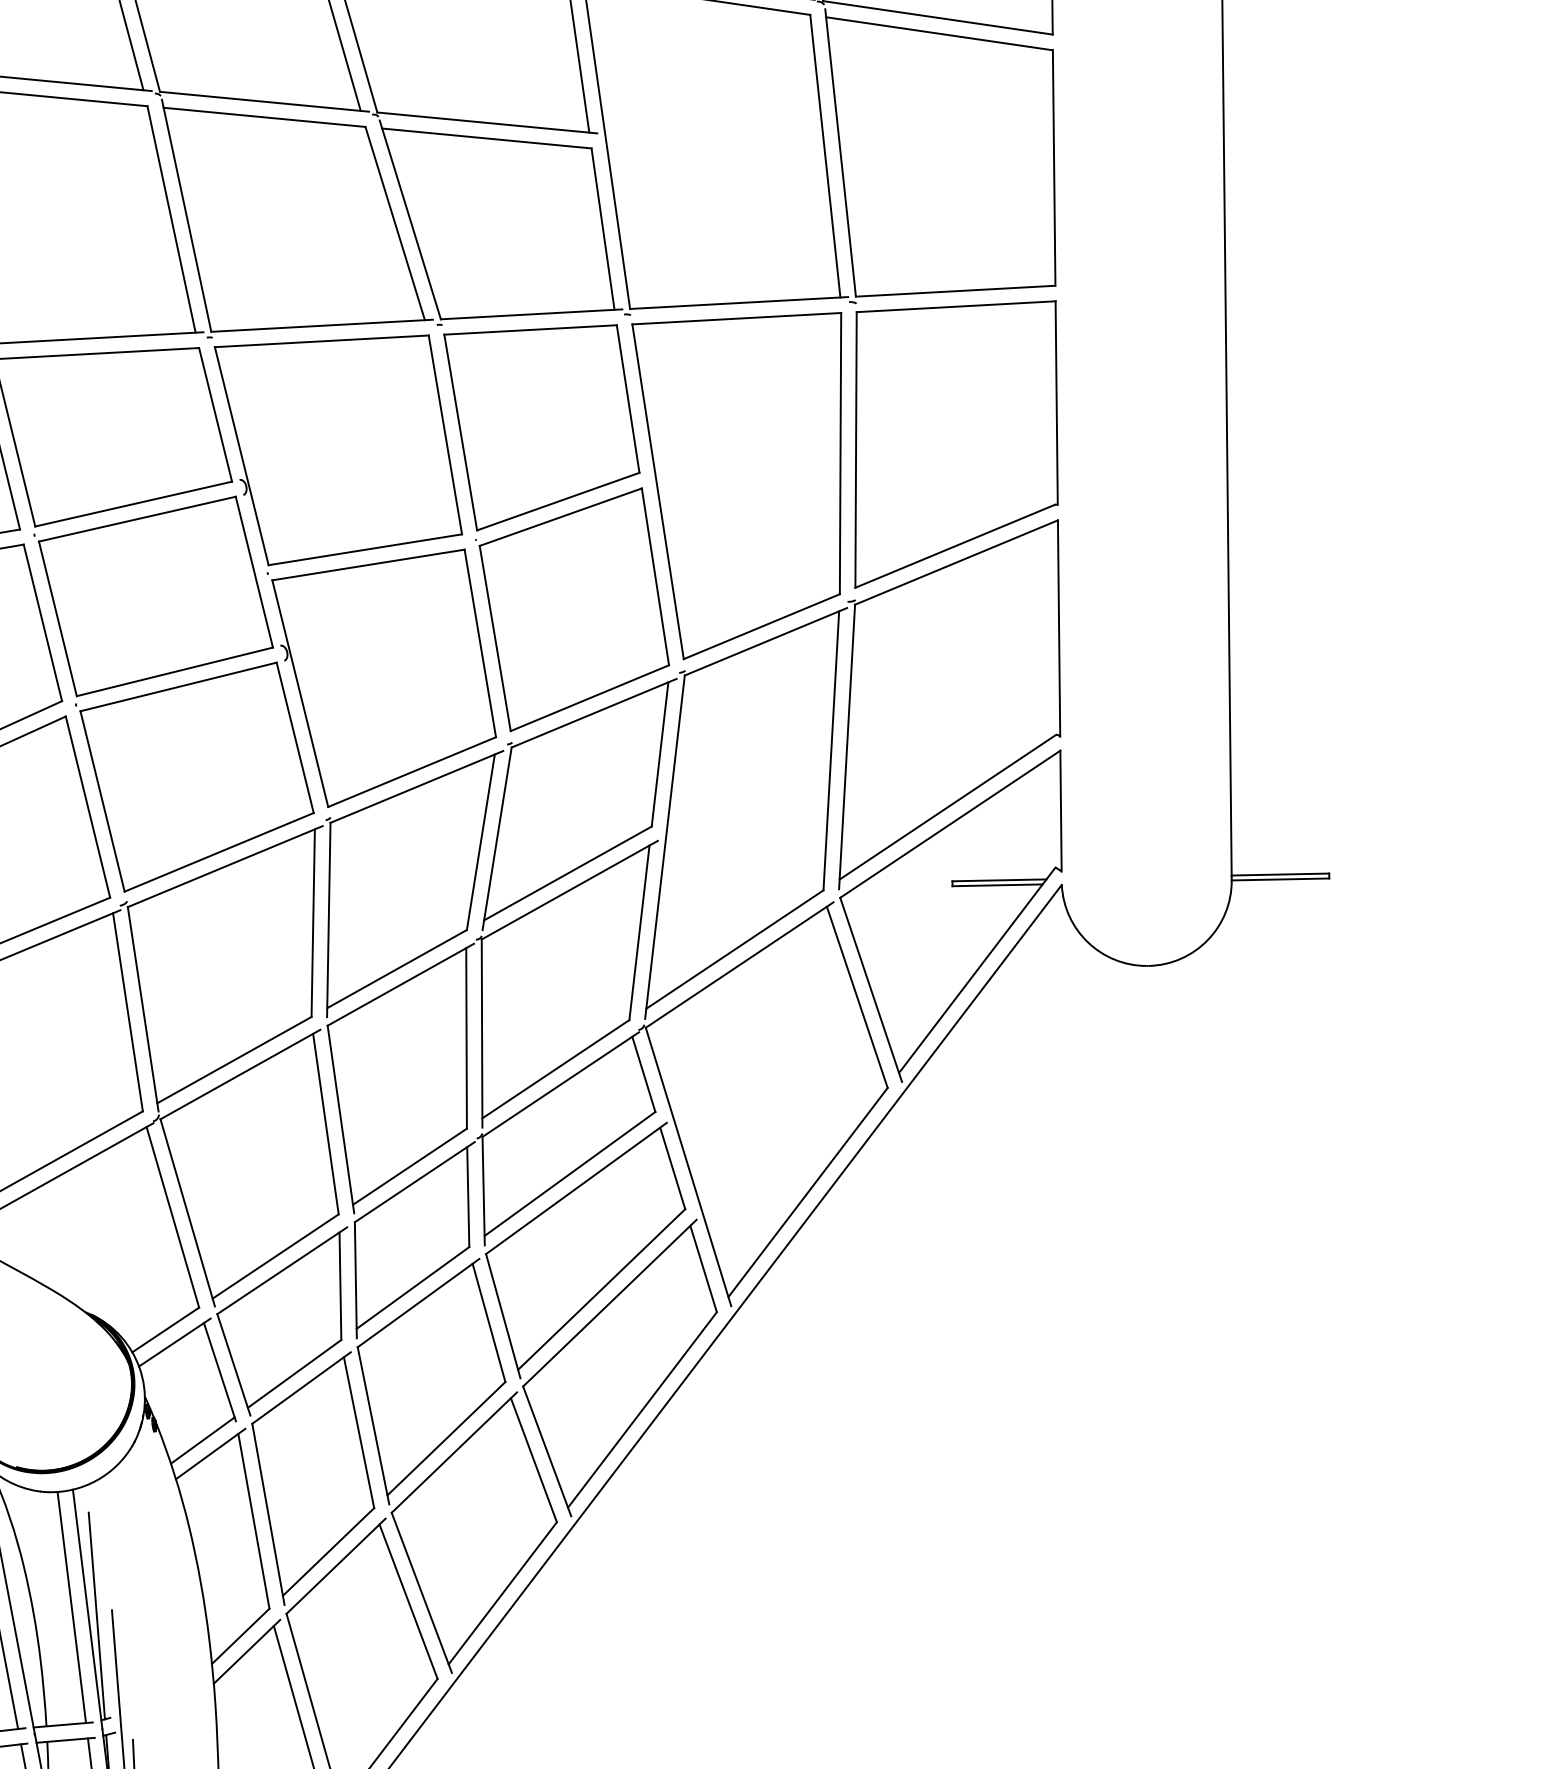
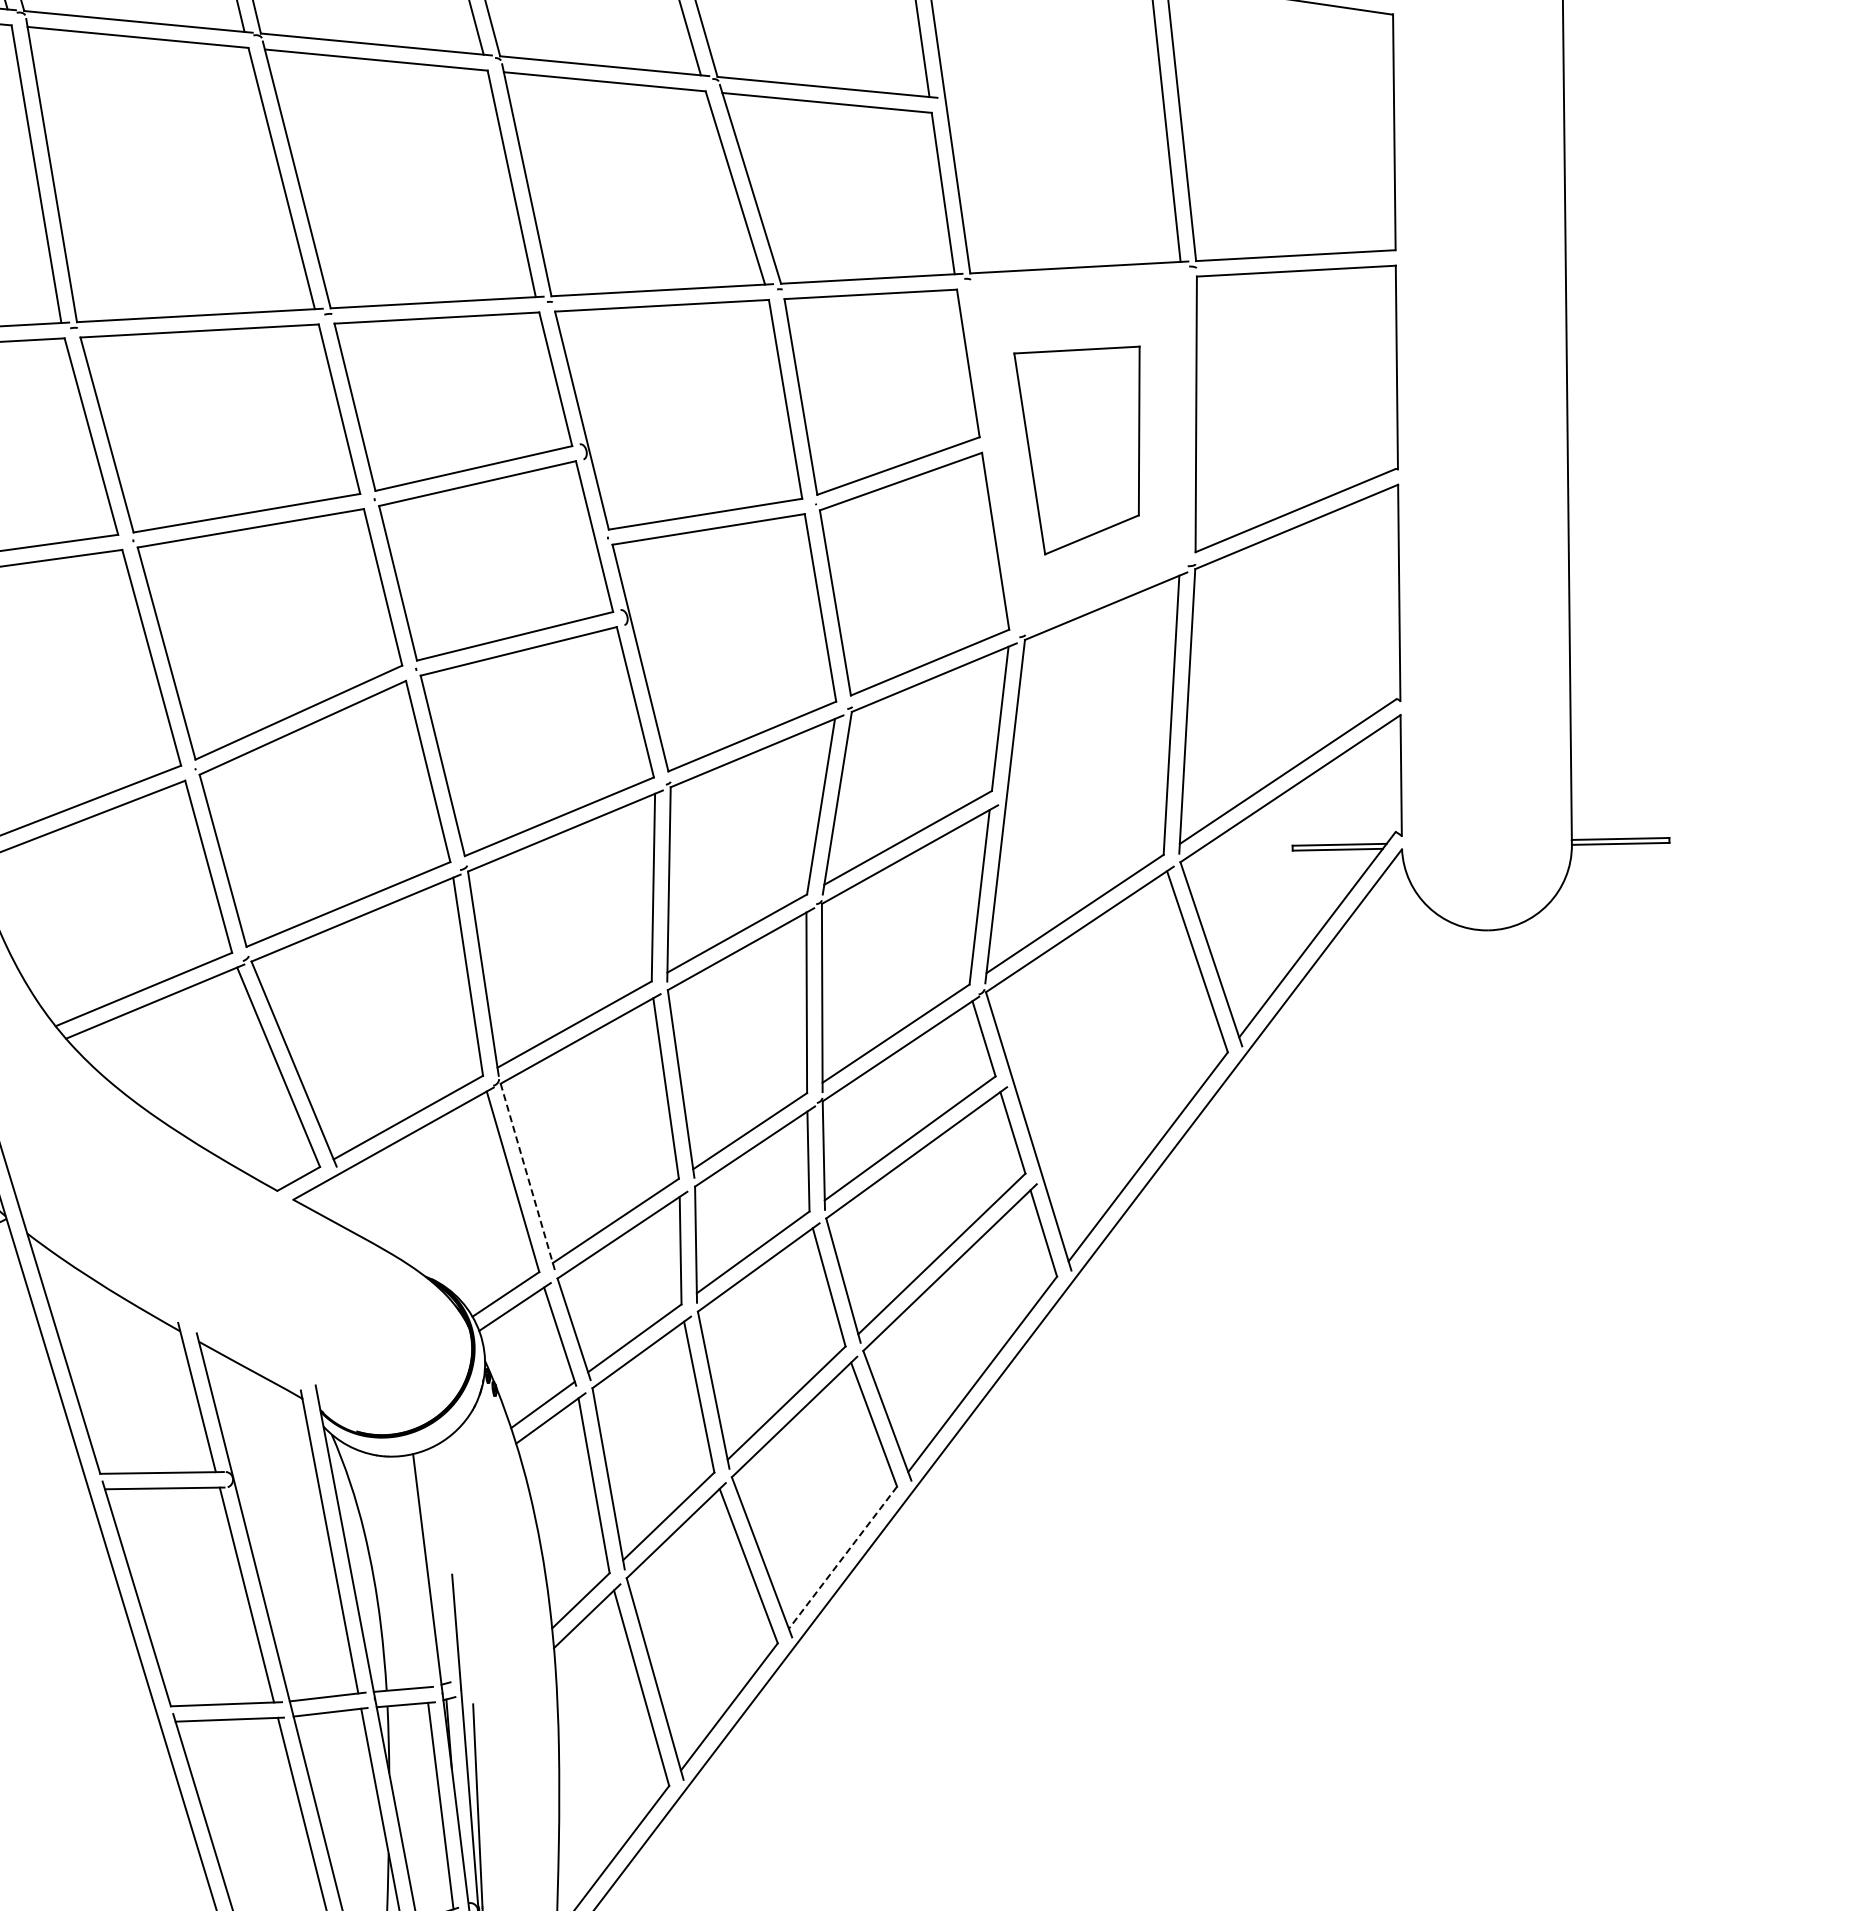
part: (736, 486) -> (1076, 450), size x0.6
line: (188, 1213) -> (528, 1177), solid -> dashed
line: (502, 1594) -> (842, 1558), solid -> dashed
line: (71, 1607) -> (411, 1571), removed
line: (96, 1616) -> (436, 1580), removed

